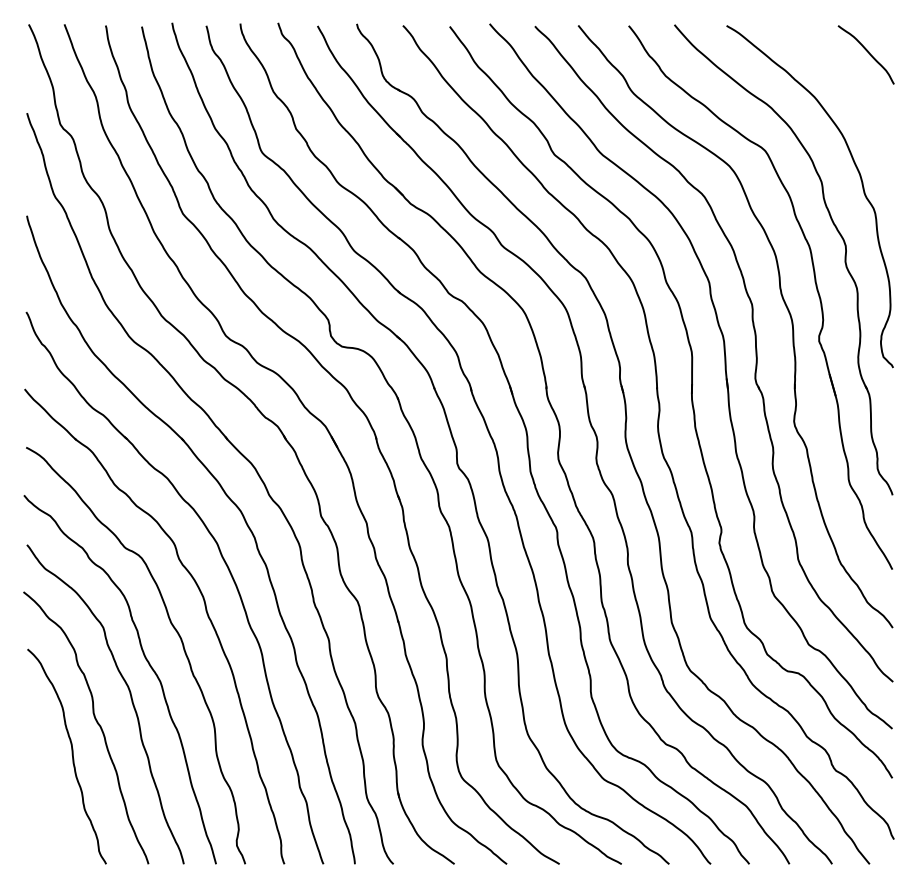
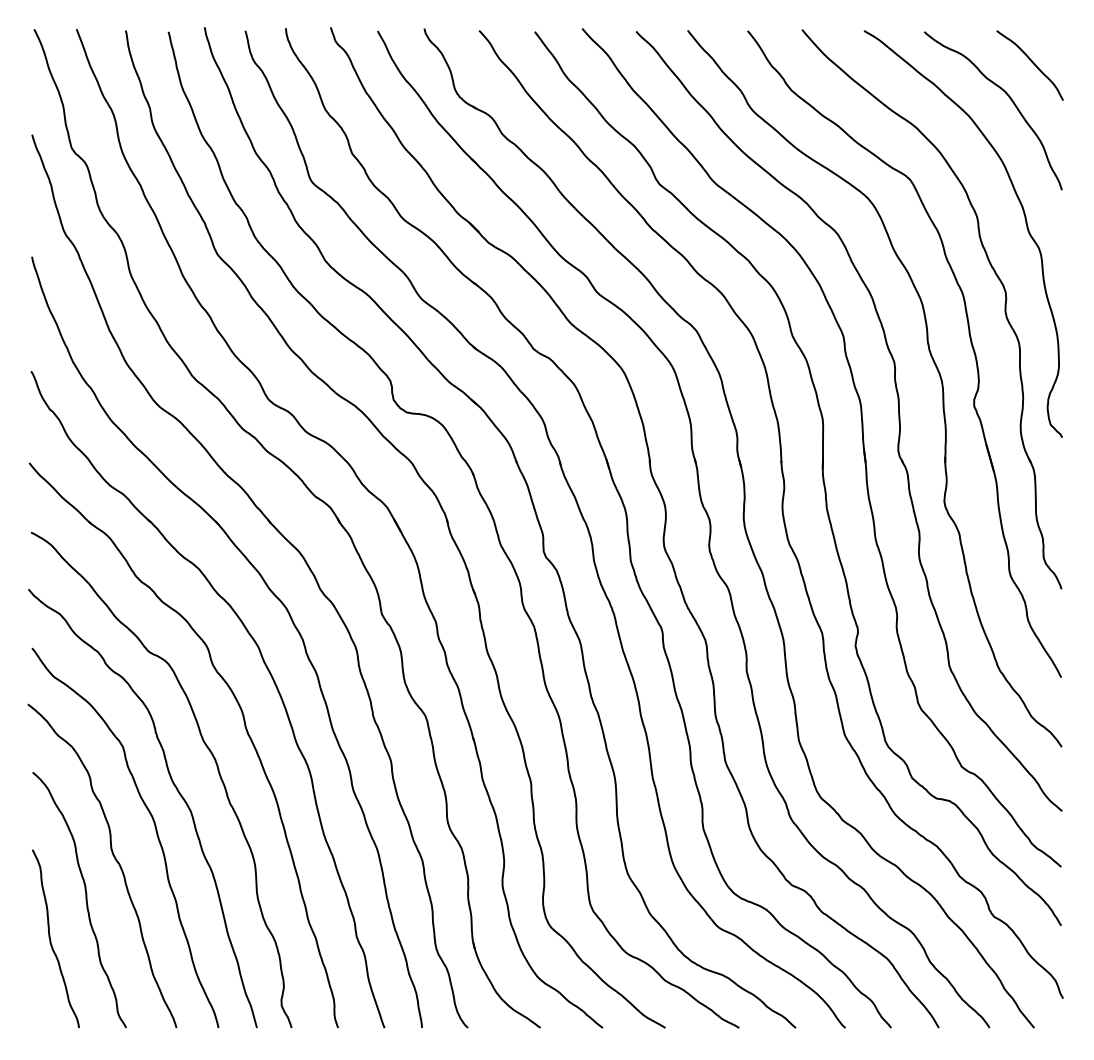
curve: (847, 81) -> (1007, 97), added
curve: (43, 789) -> (51, 939), added

